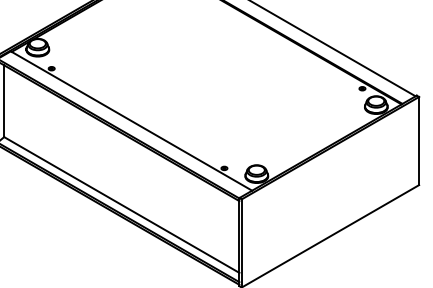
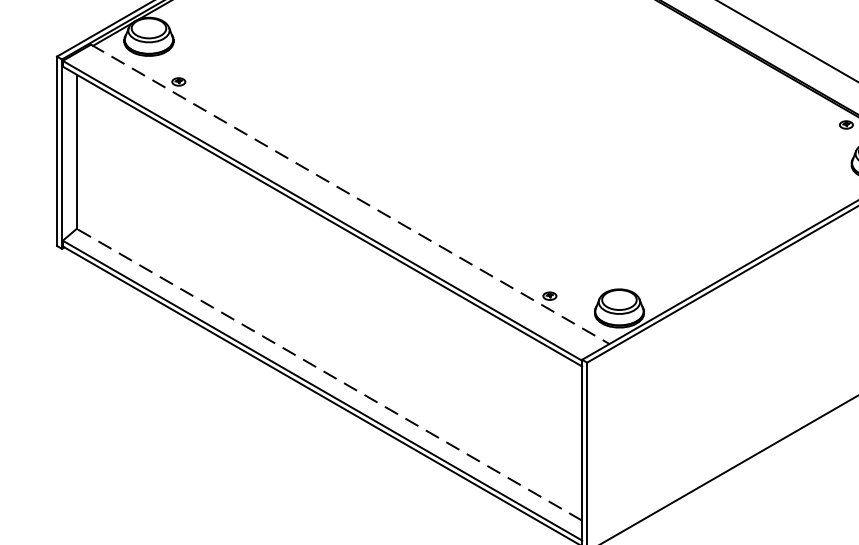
line: (131, 121) -> (350, 195), solid -> dashed
line: (121, 205) -> (328, 375), solid -> dashed

